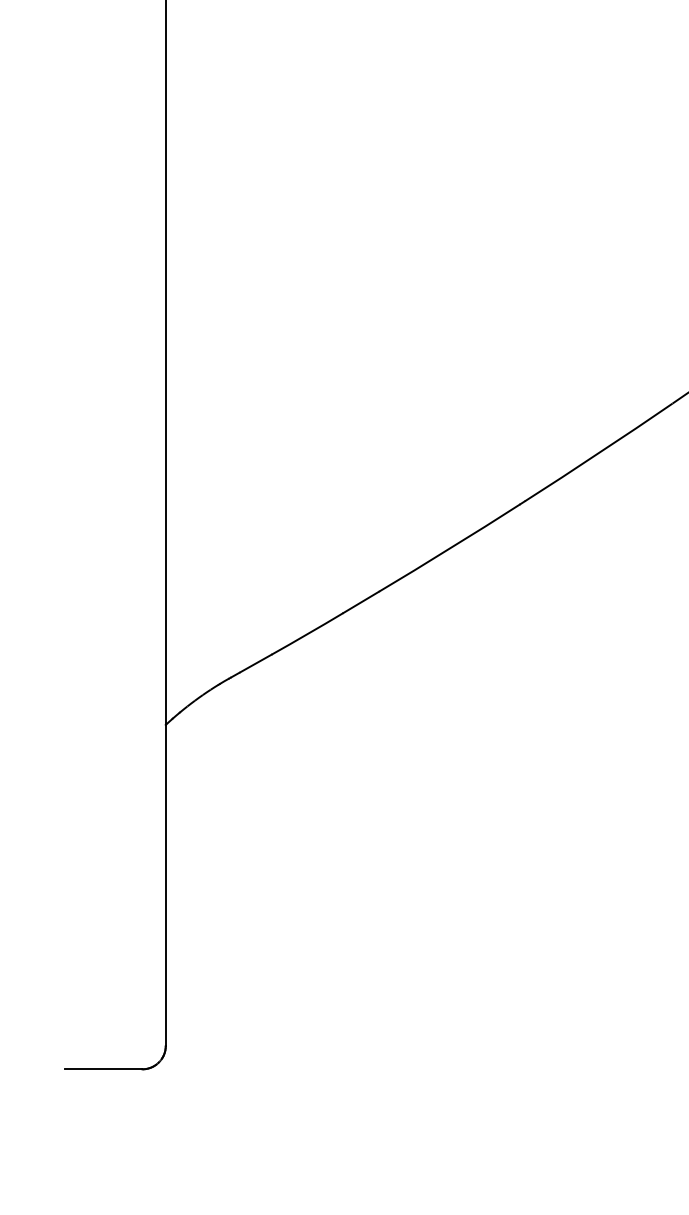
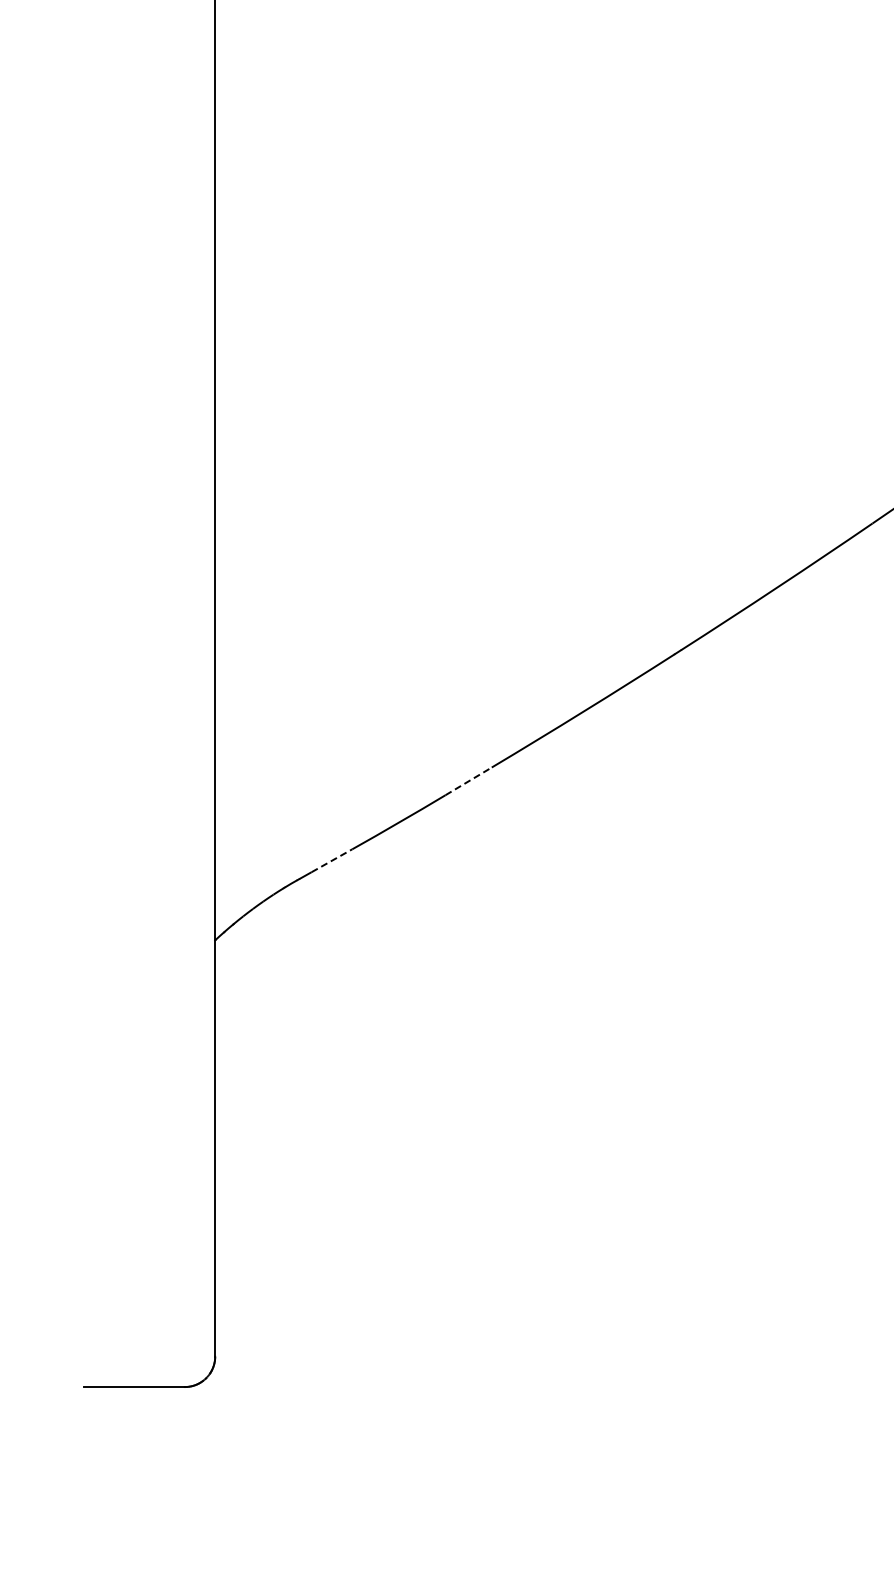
line: (361, 602) -> (468, 781), solid -> dashed
line: (256, 663) -> (332, 860), solid -> dashed

